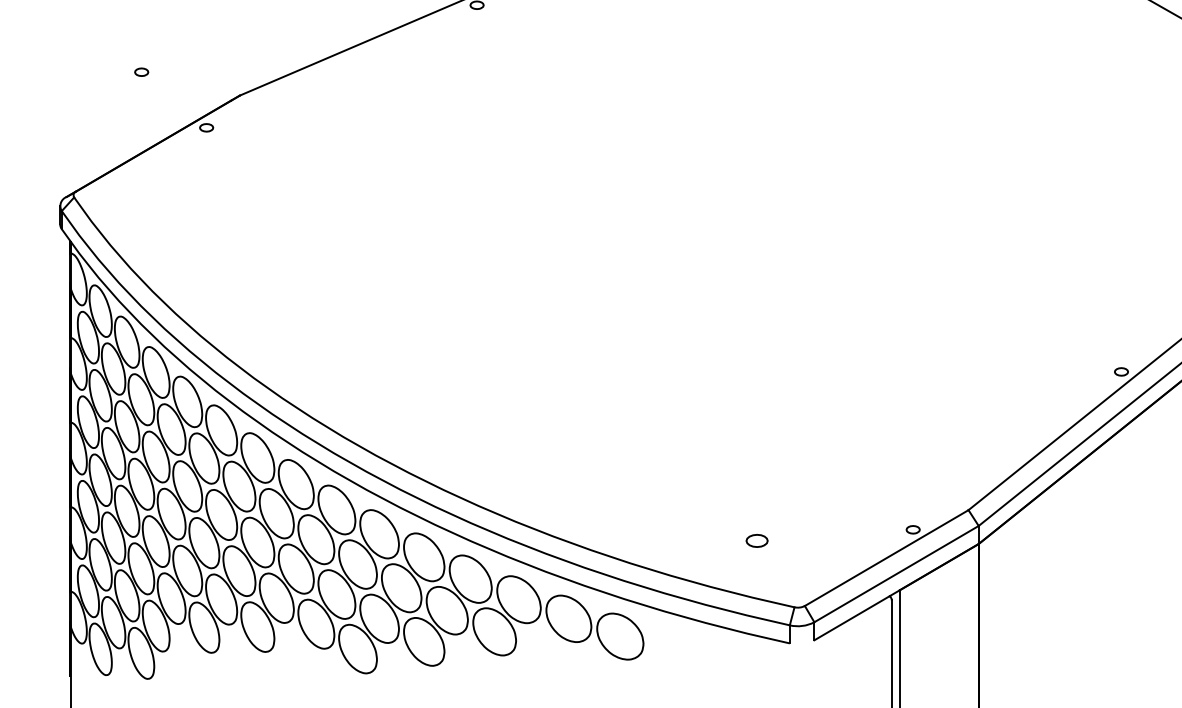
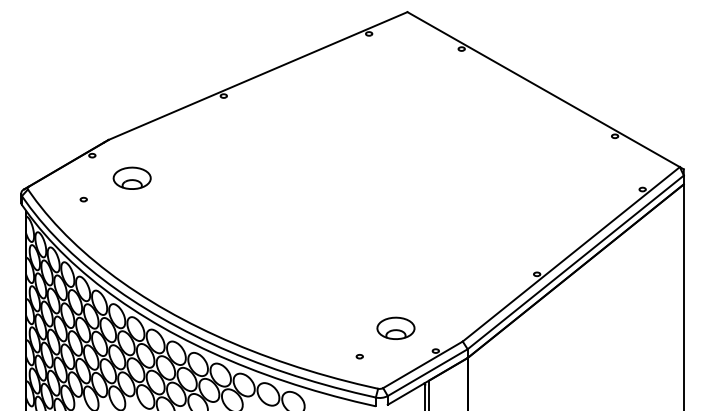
part: (141, 71) -> (83, 199), moved
part: (287, 172) -> (131, 177), added
part: (830, 481) -> (395, 327), added
part: (756, 540) -> (359, 356), size x0.62

